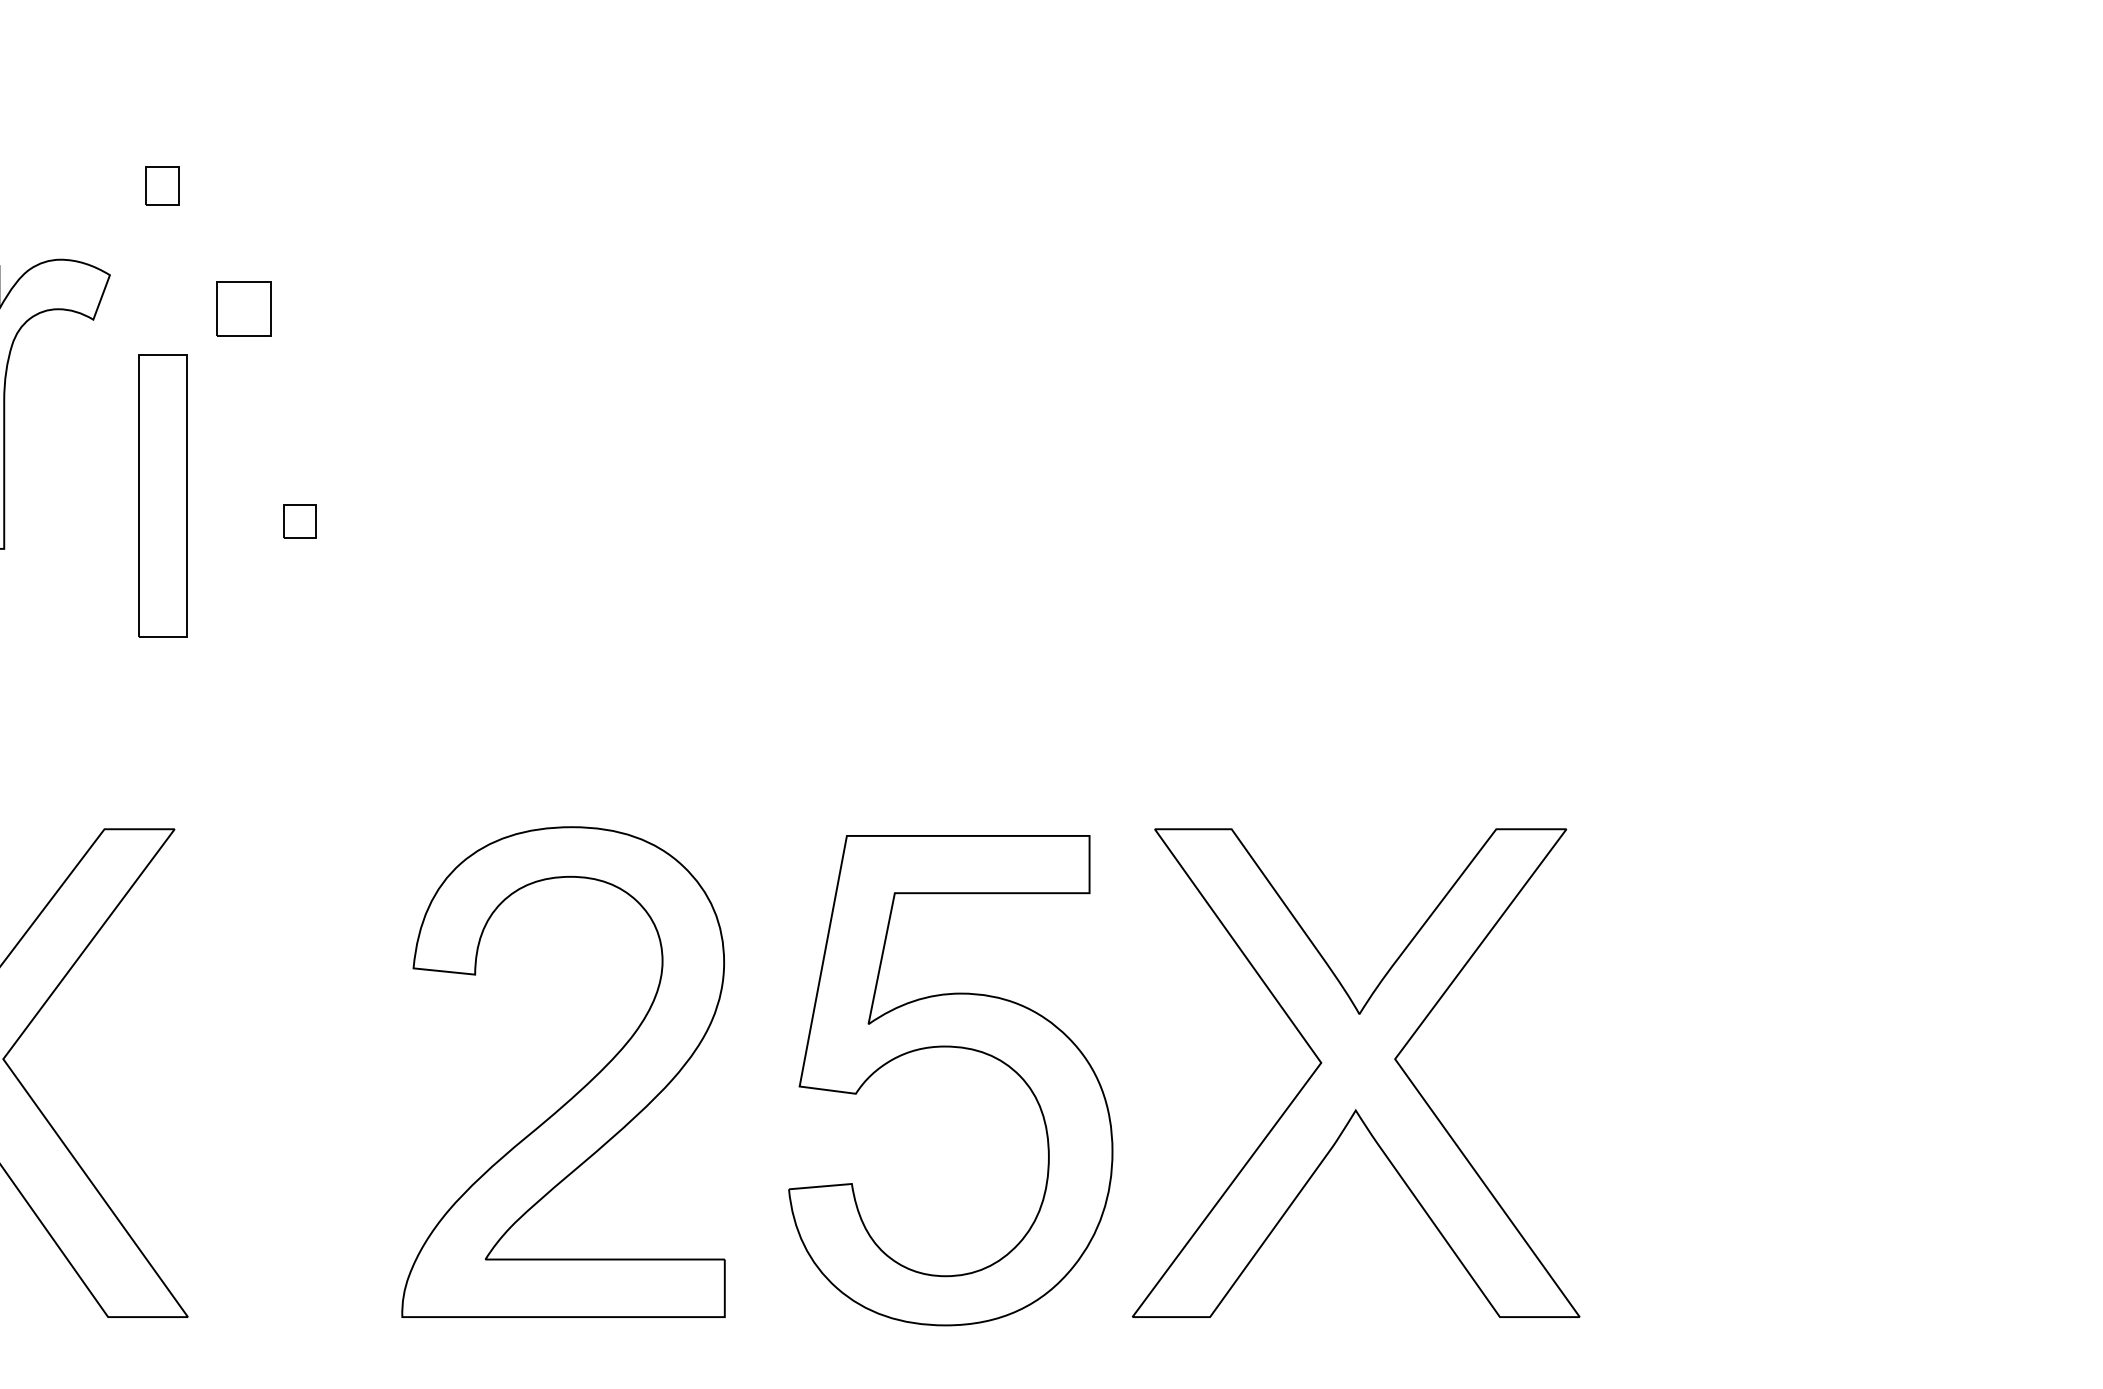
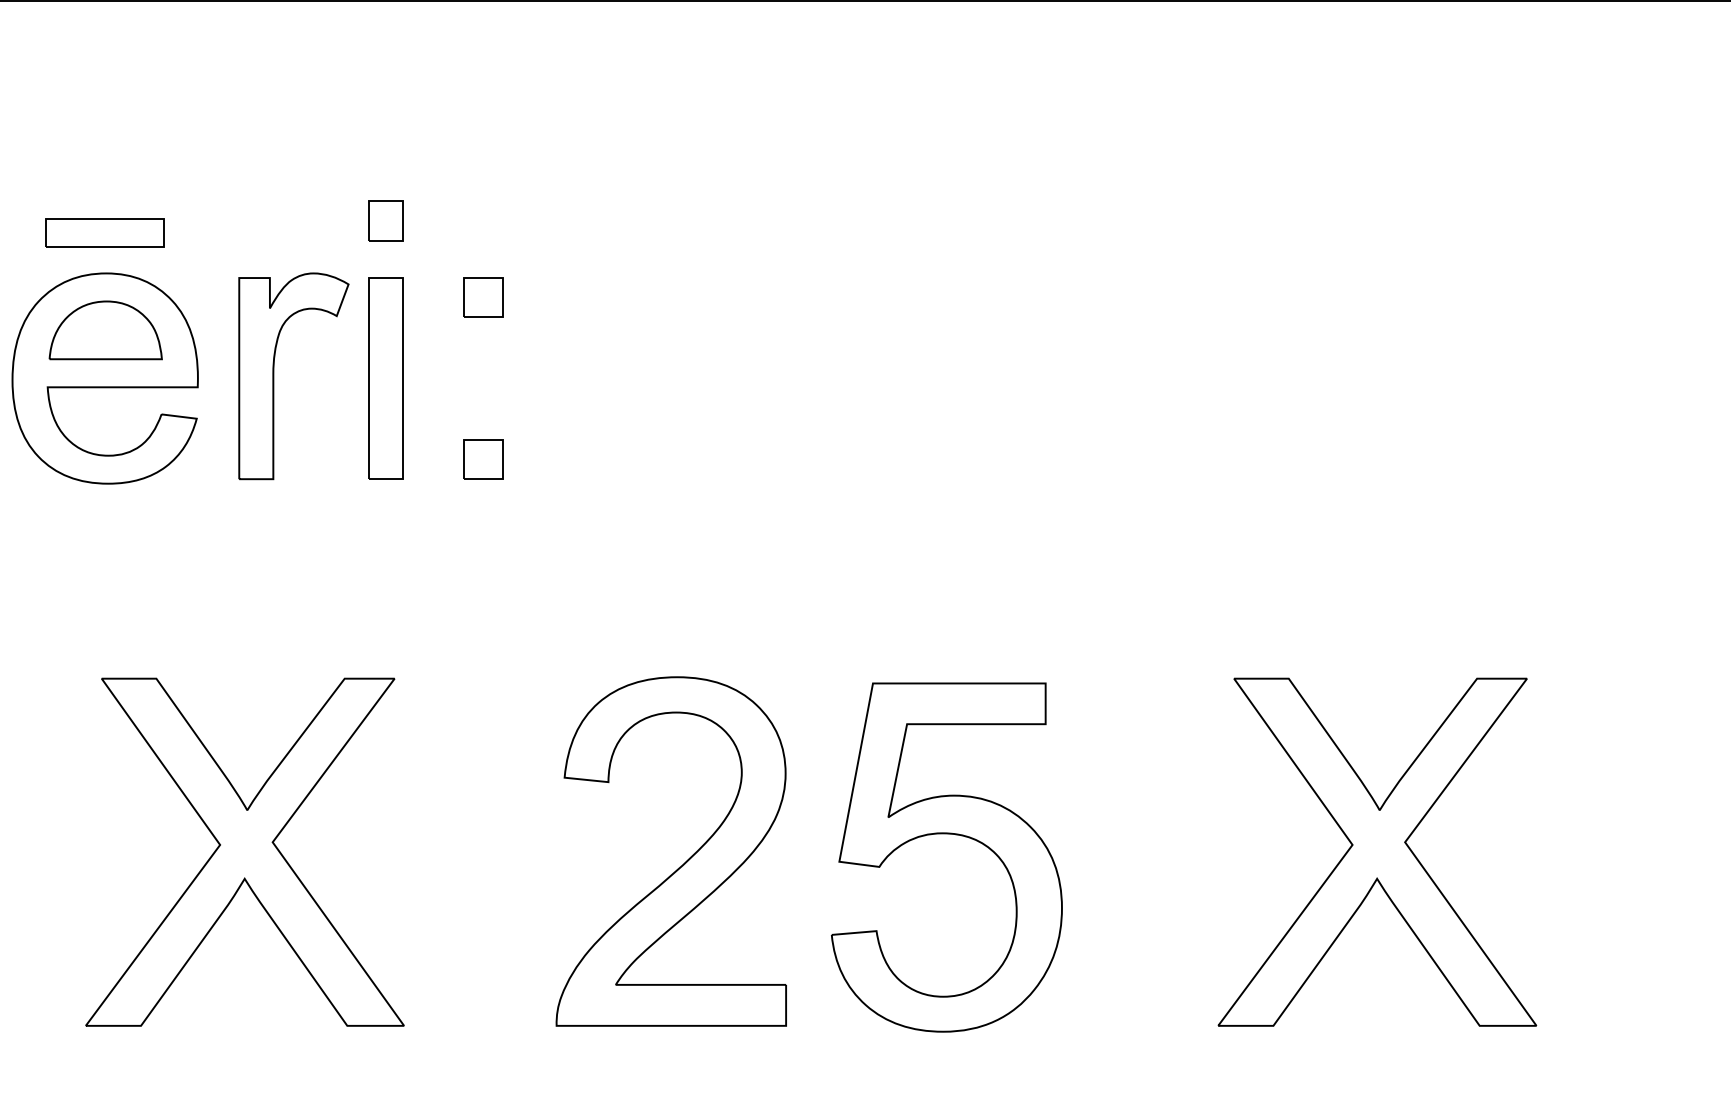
part: (161, 185) -> (385, 220), size x1.43
part: (243, 309) -> (483, 297), moved
part: (161, 495) -> (385, 378), moved
part: (299, 521) -> (483, 459), size x1.67
part: (1356, 1072) -> (1377, 851), moved

